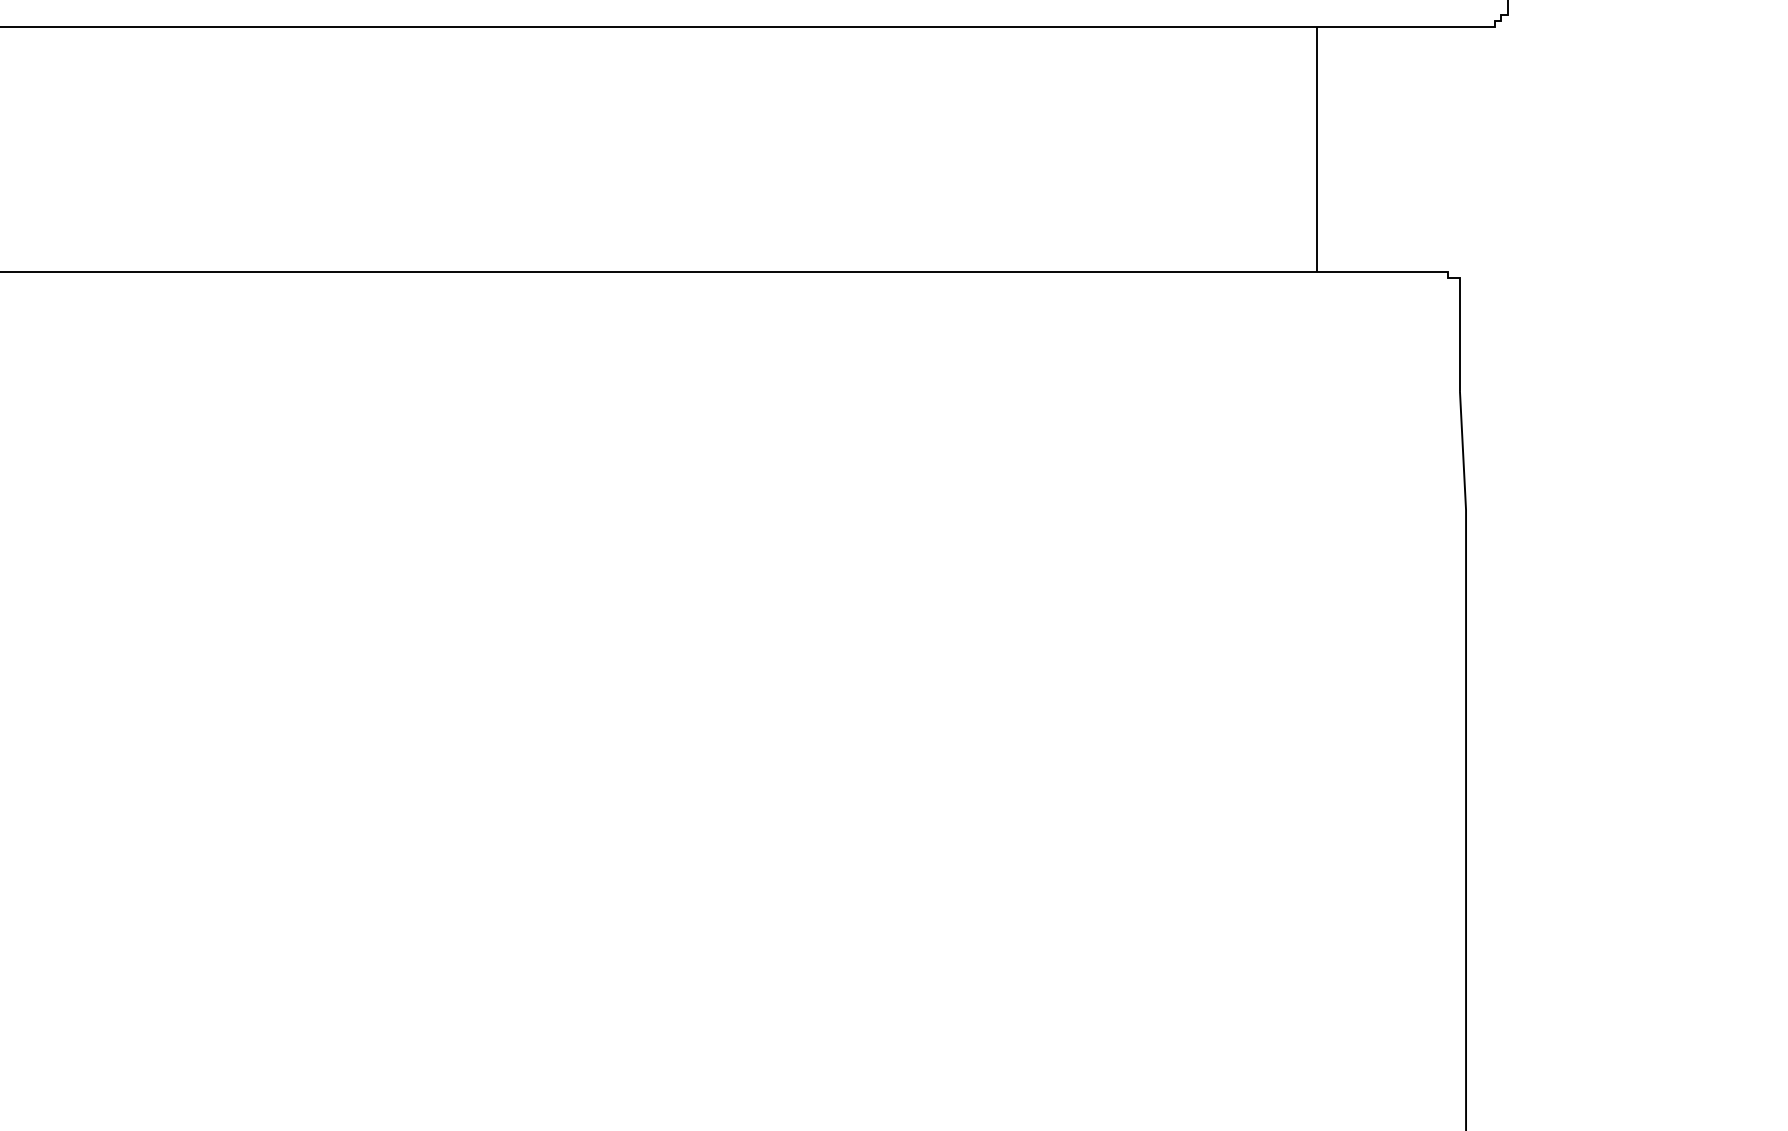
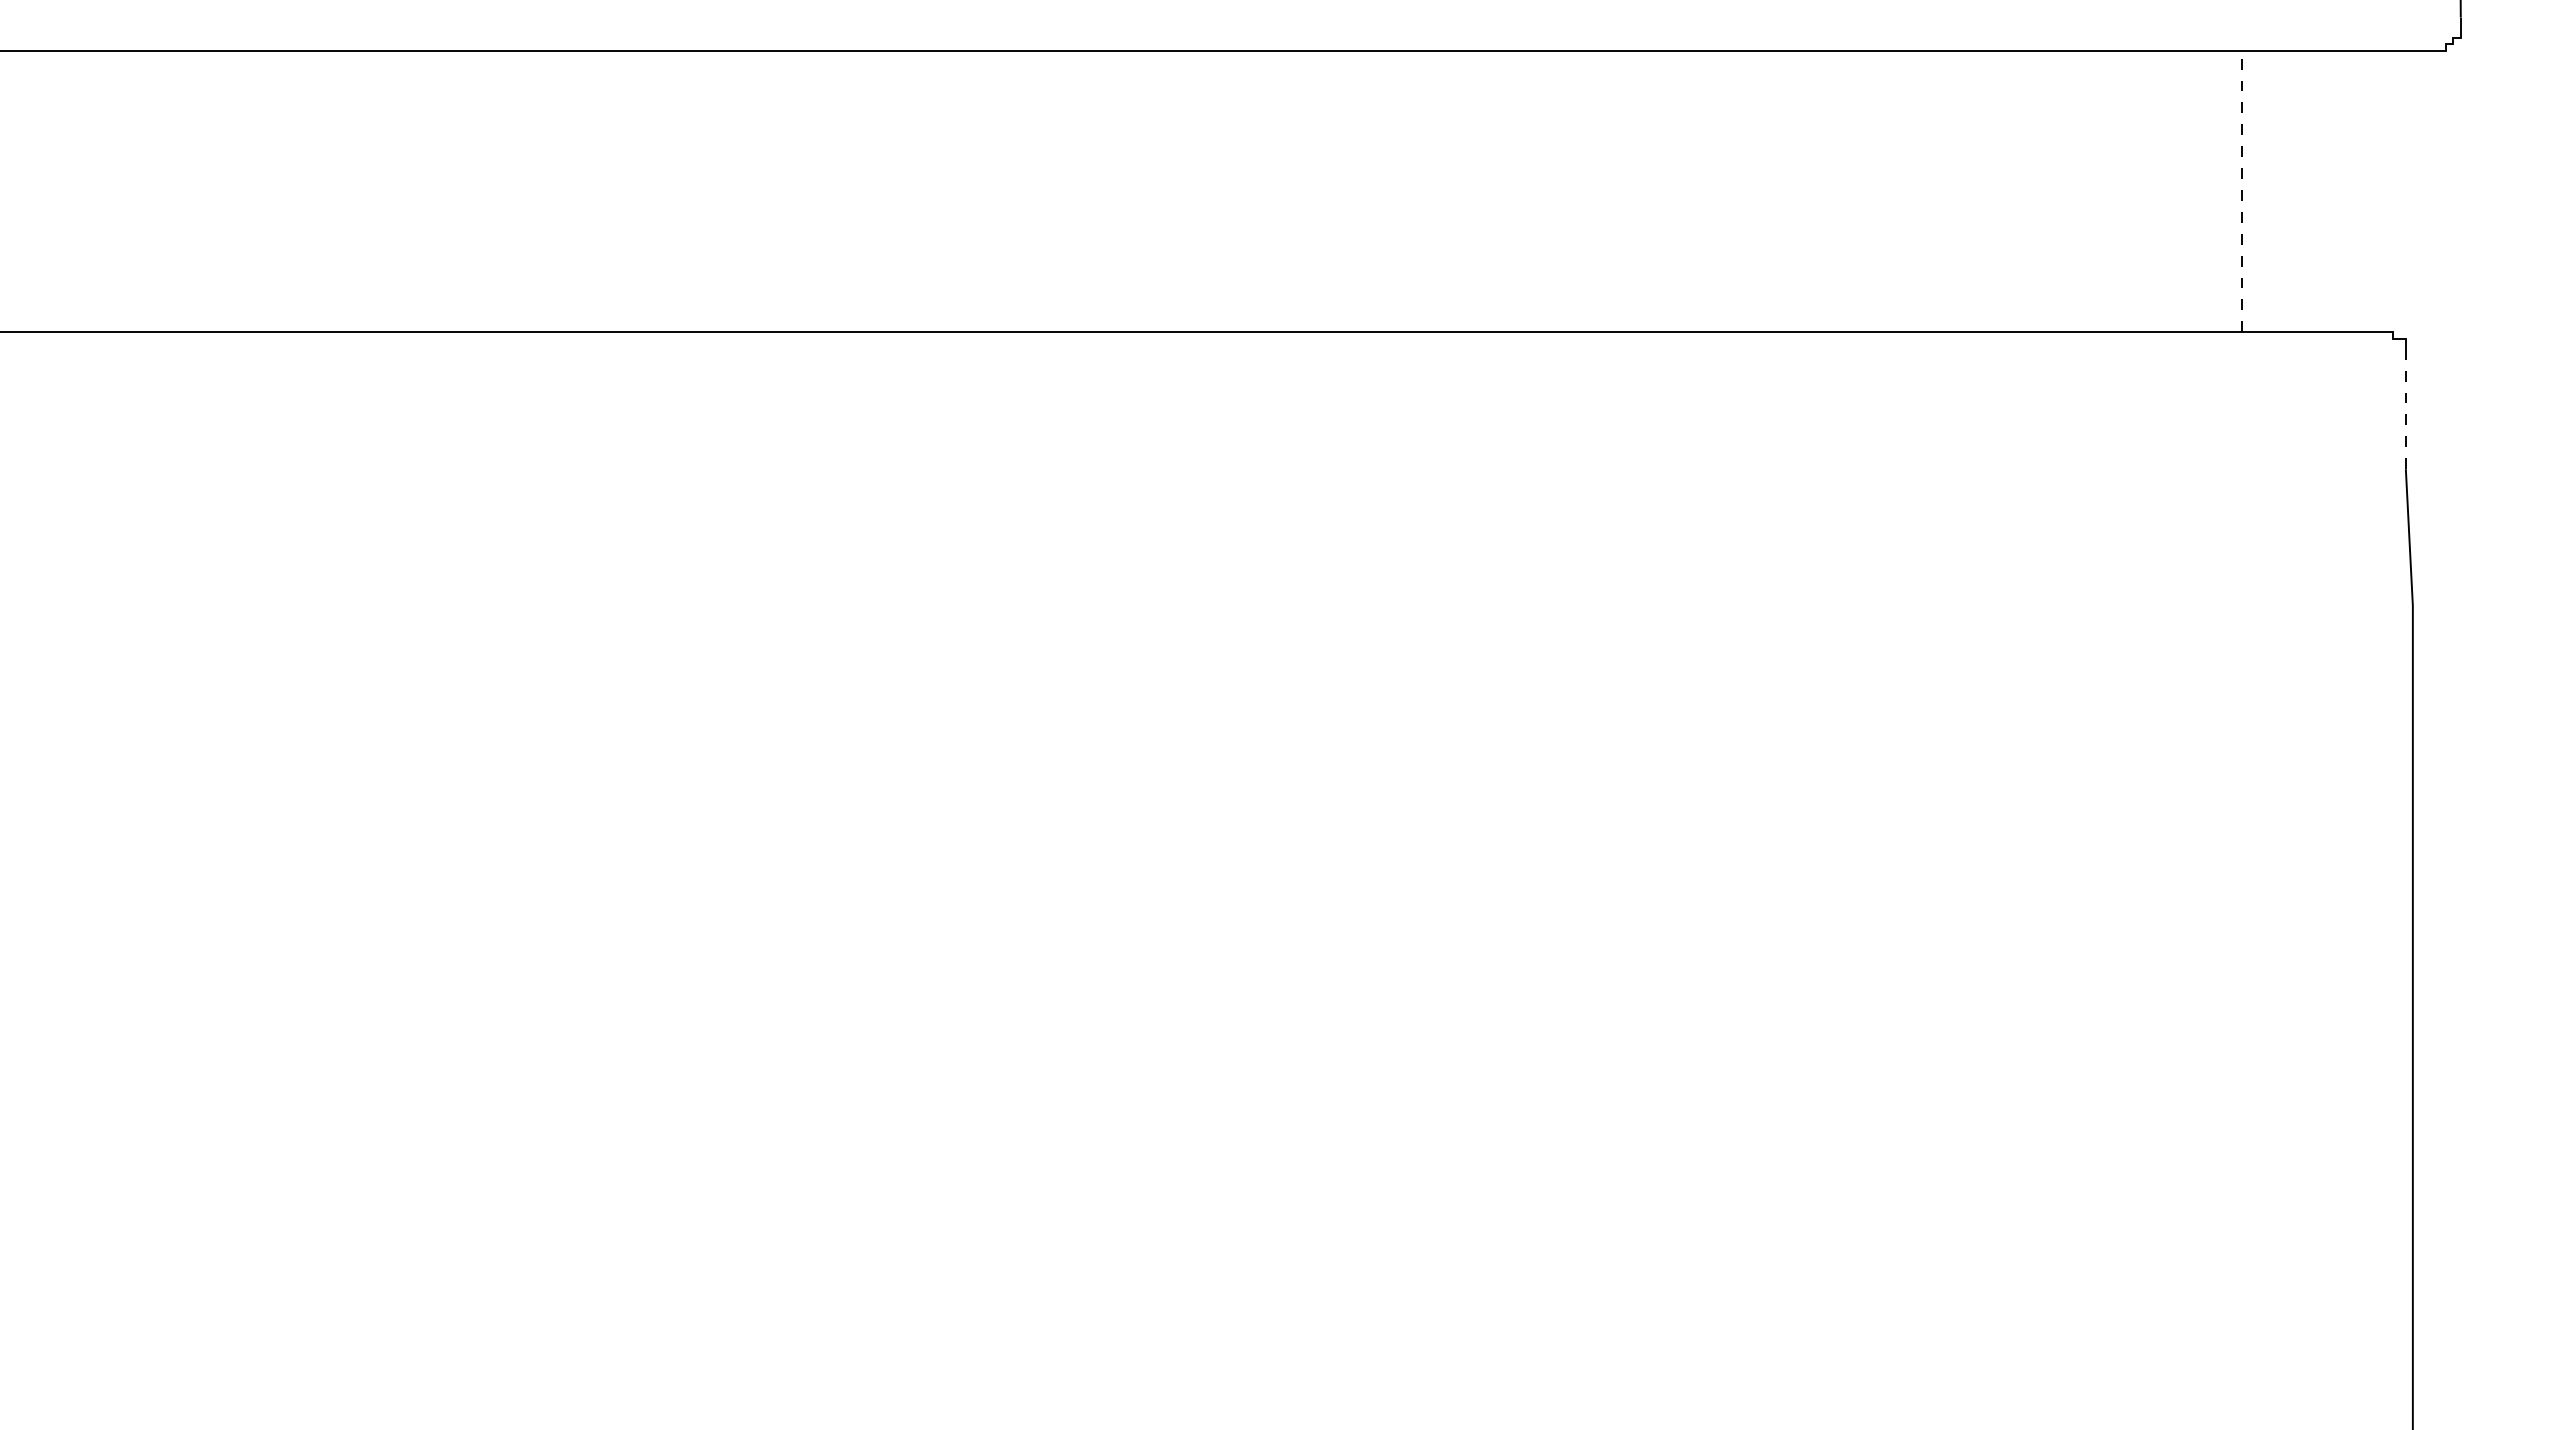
line: (1316, 148) -> (2241, 191), solid -> dashed
line: (1459, 343) -> (2405, 414), solid -> dashed

